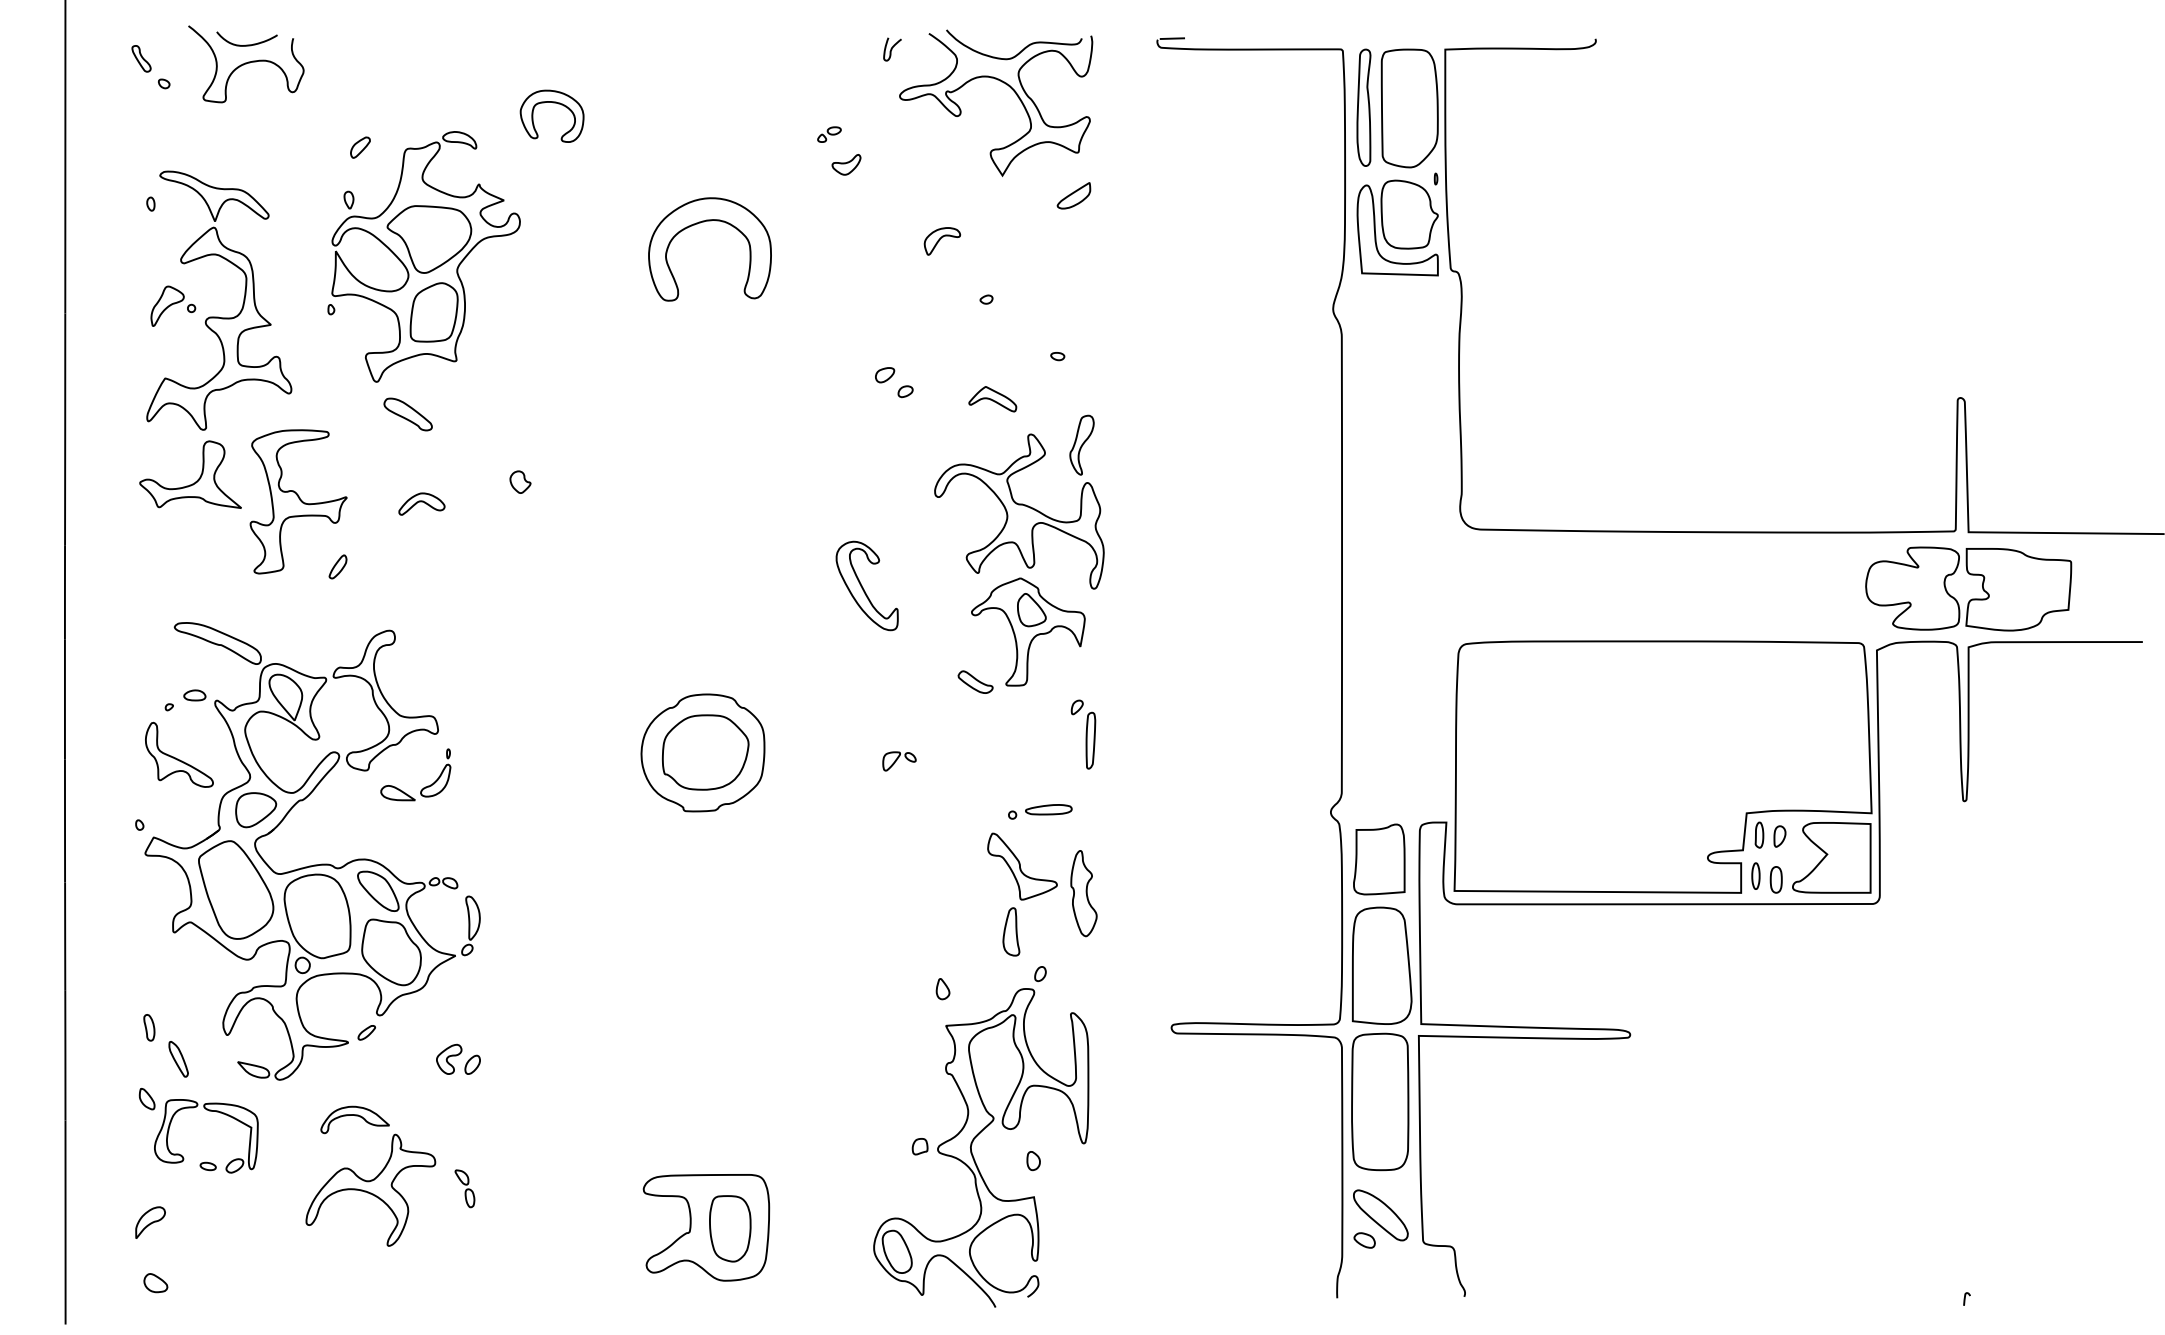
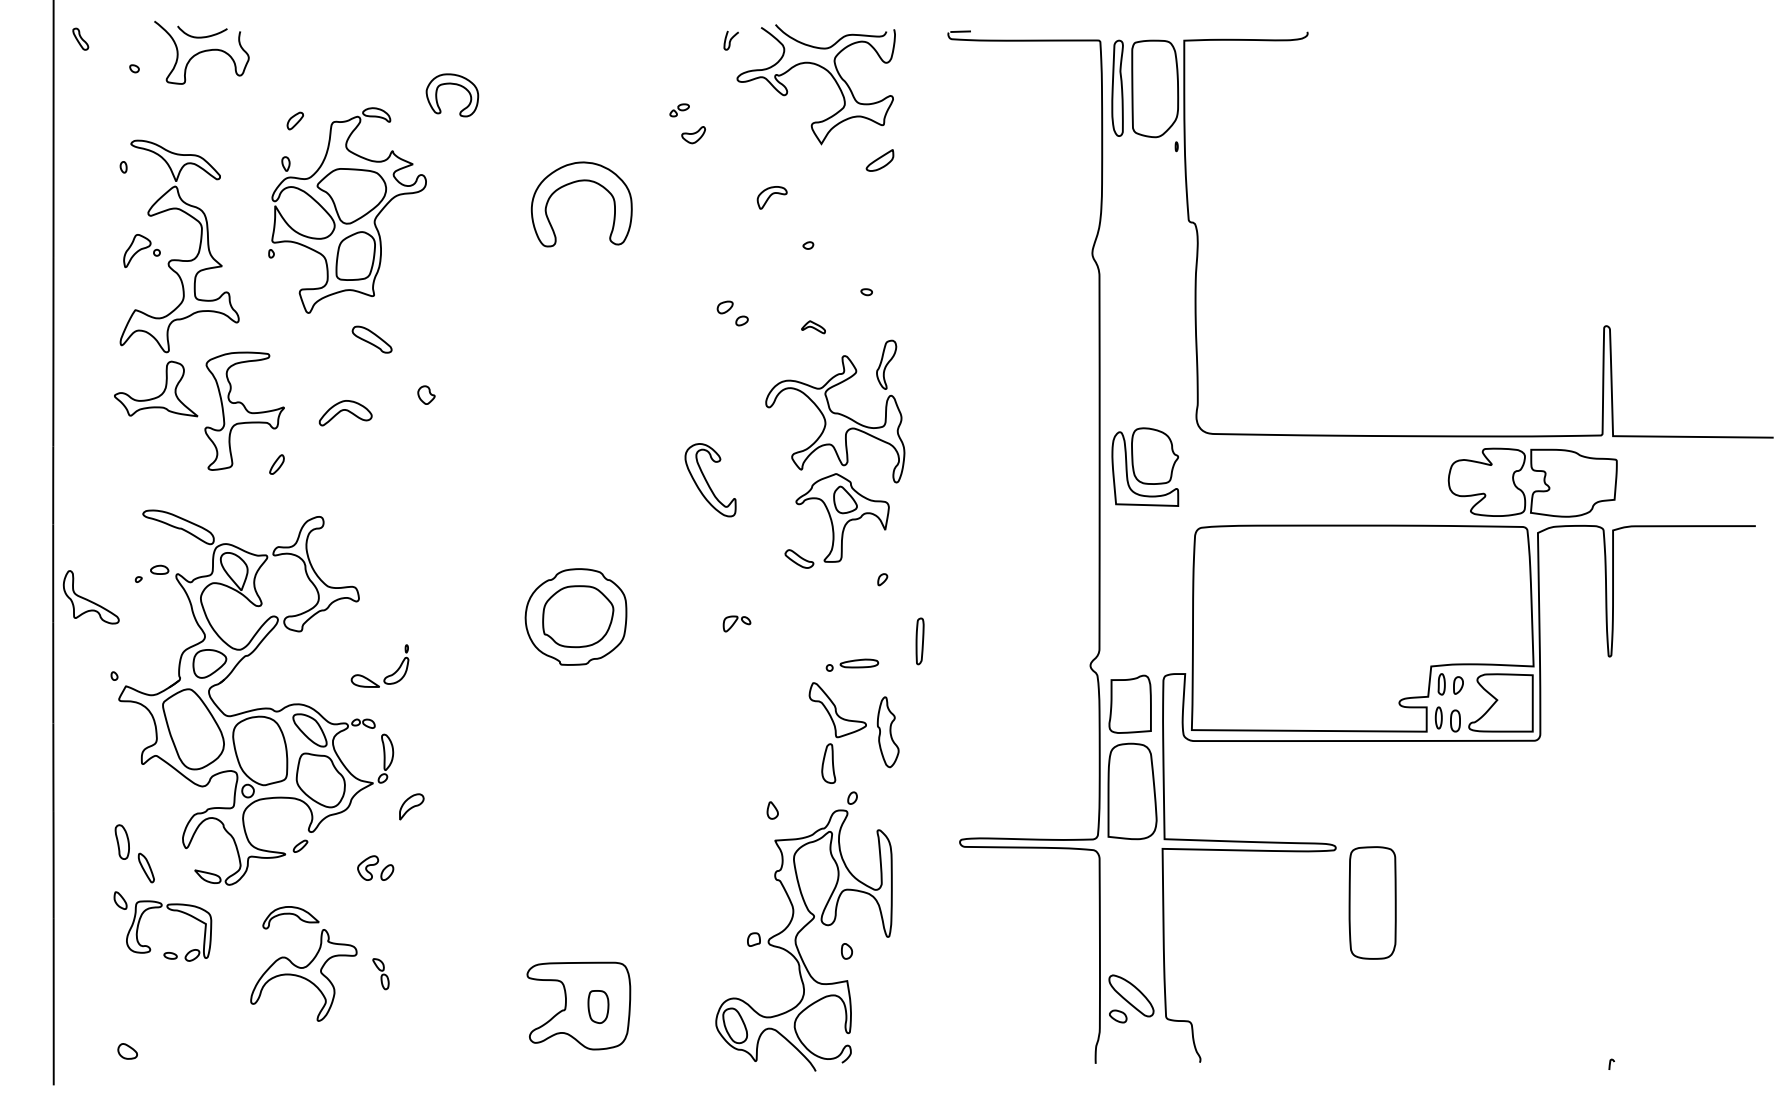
part: (141, 58) -> (80, 38), moved
part: (1397, 227) -> (1145, 466), moved
part: (992, 399) -> (813, 327), size x0.6
part: (407, 414) -> (371, 339), moved
part: (421, 503) -> (345, 412), size x1.4
part: (1972, 598) -> (1535, 490), moved
part: (1090, 740) -> (919, 641), moved
part: (179, 754) -> (91, 596), moved
part: (423, 787) -> (386, 676), moved
part: (149, 1027) -> (122, 841), size x1.6
part: (1380, 1101) -> (1372, 902), moved
part: (150, 1222) -> (411, 806), moved
part: (730, 1228) -> (598, 1006), size x0.6

